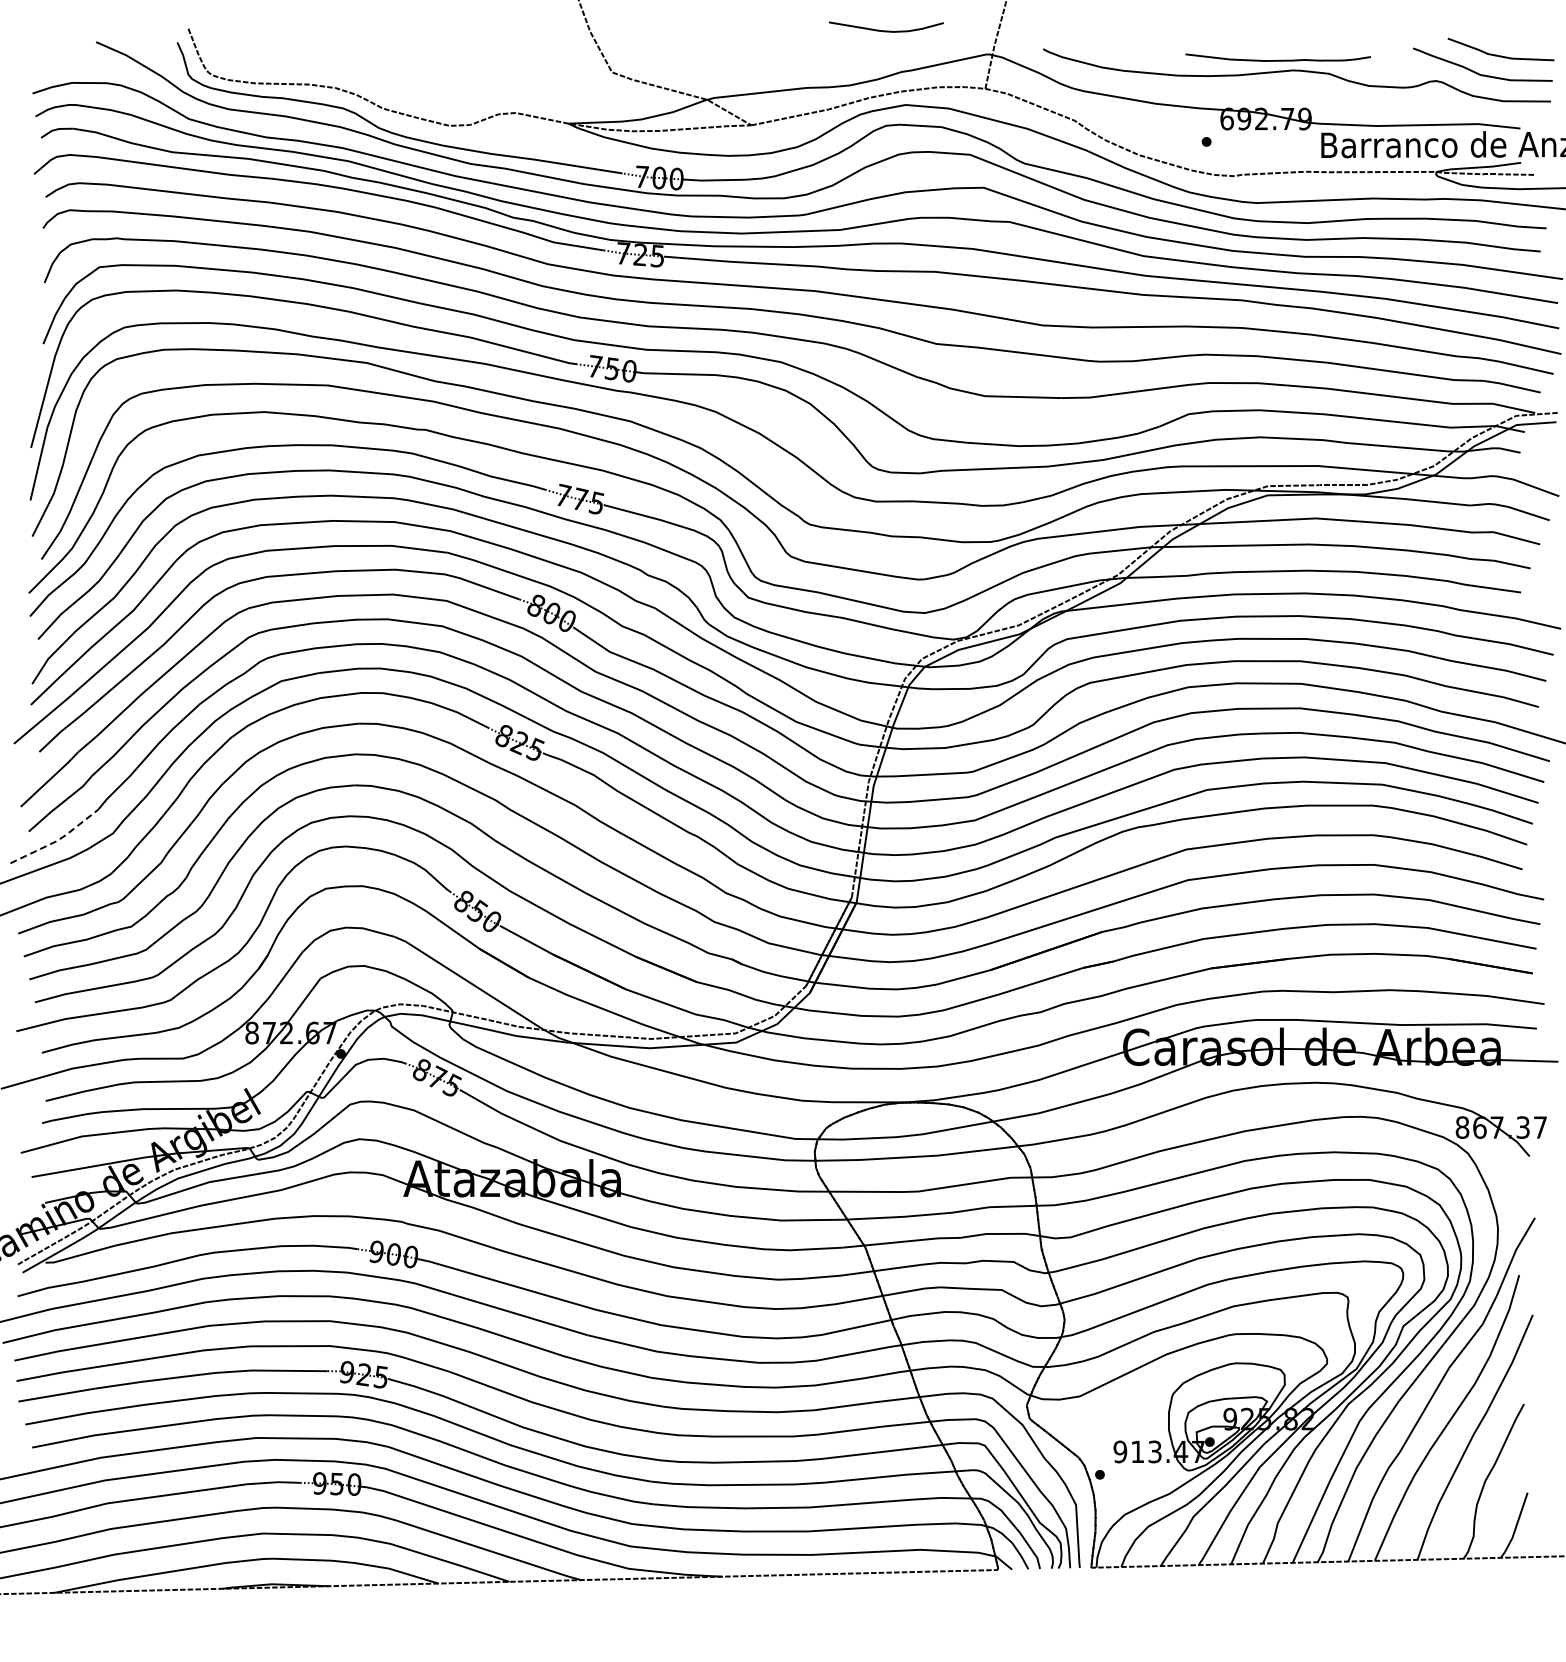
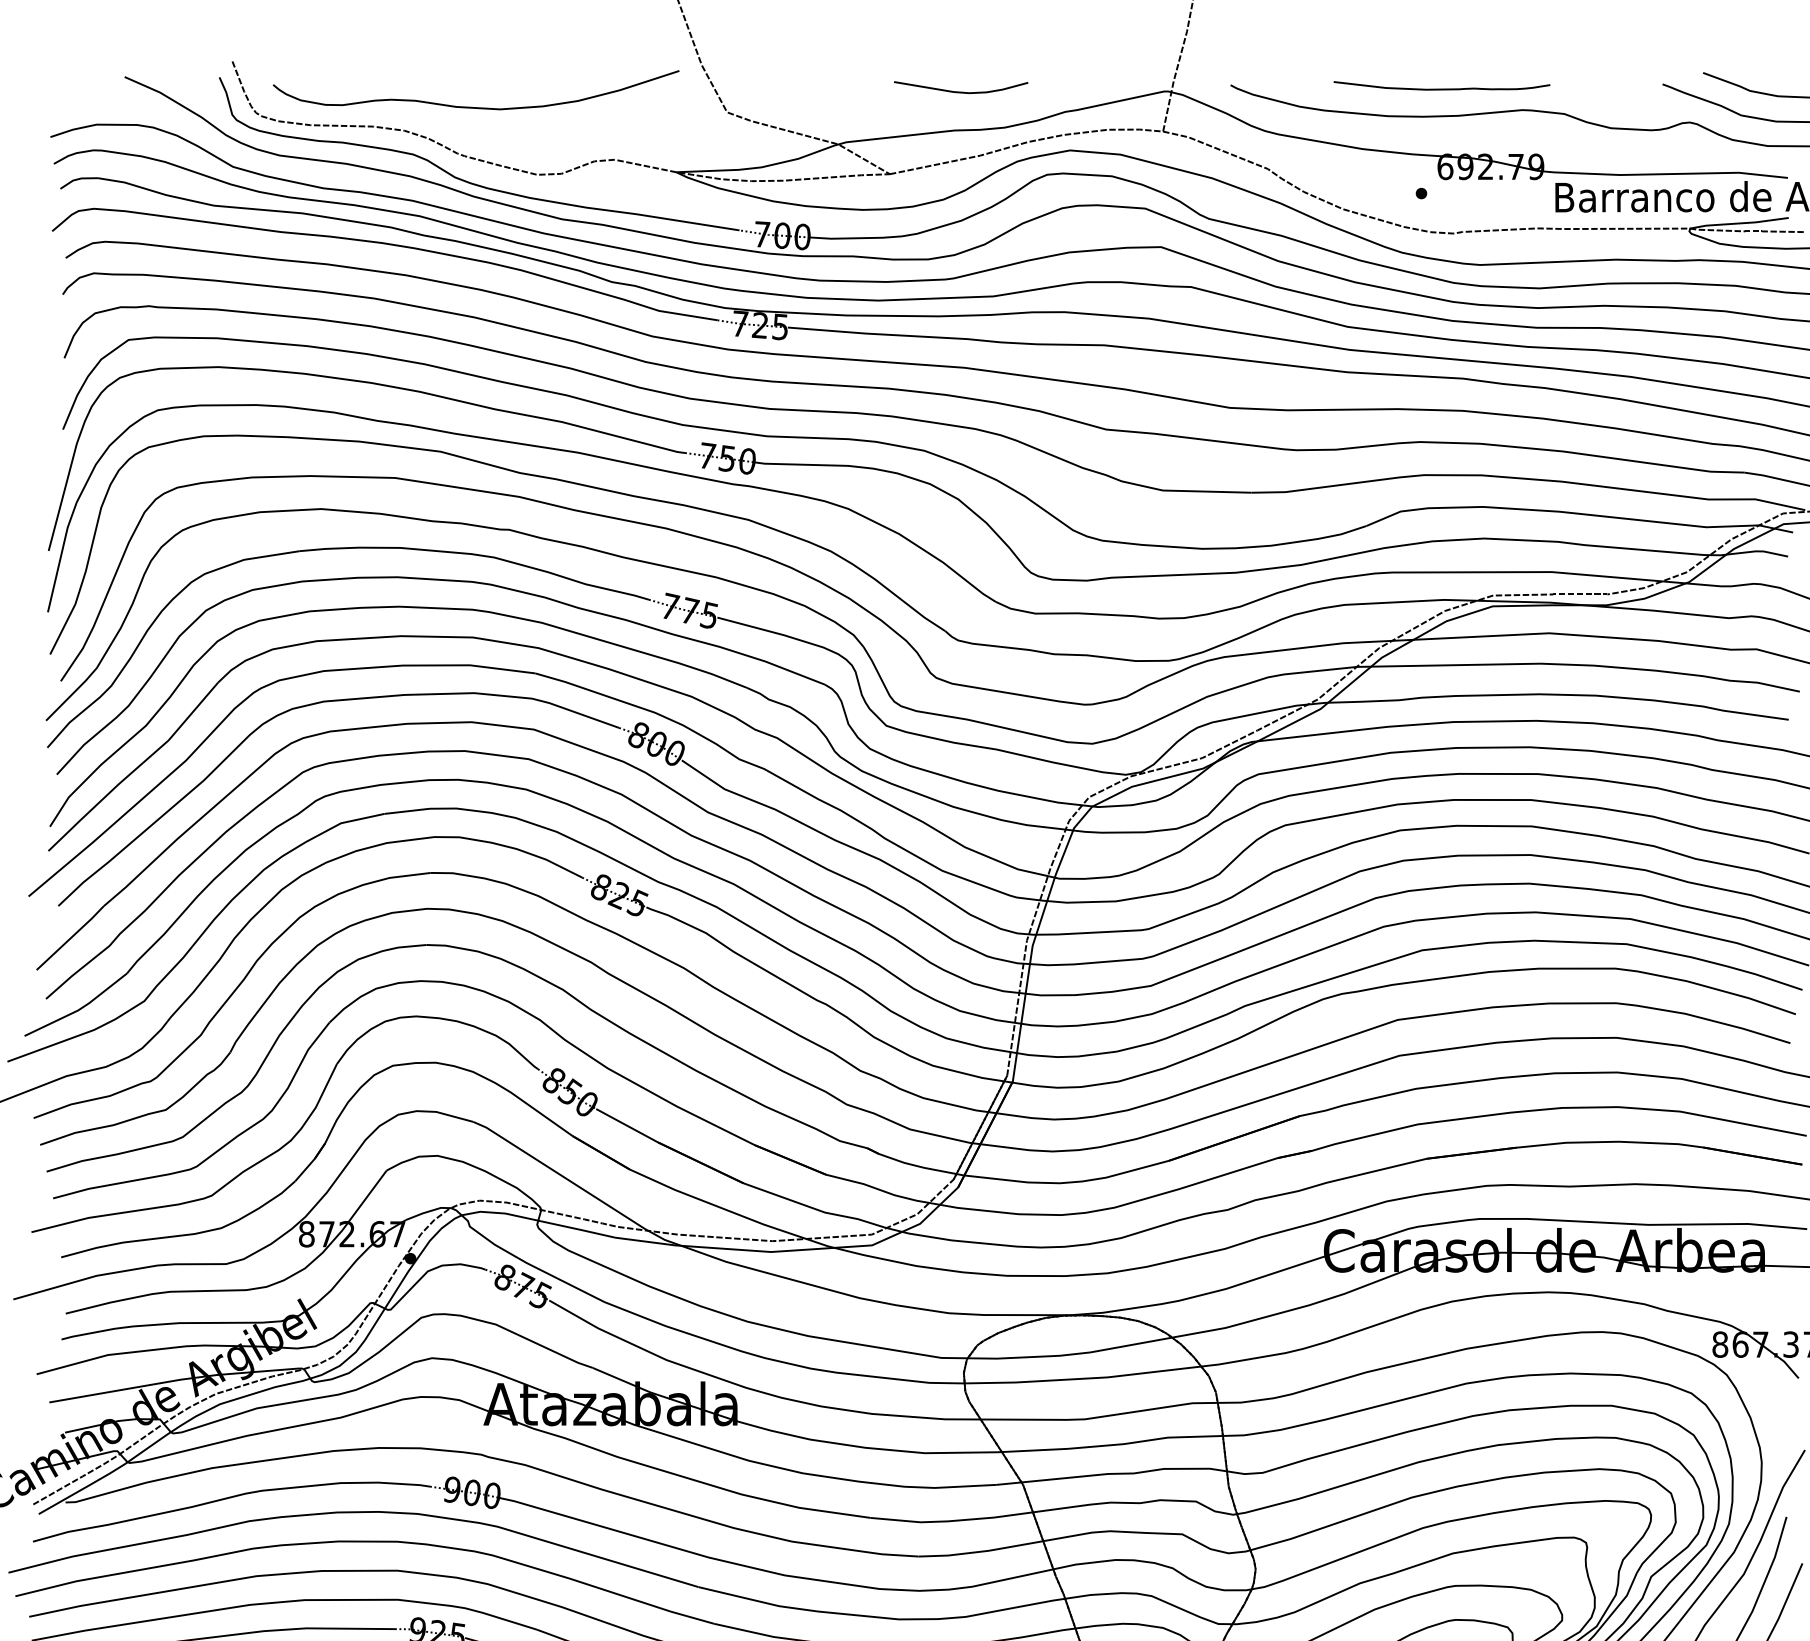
curve: (886, 30) -> (961, 91), moved
curve: (1277, 59) -> (1441, 87), moved
curve: (397, 67) -> (476, 106), added
line: (57, 840) -> (79, 1009), dashed -> solid

